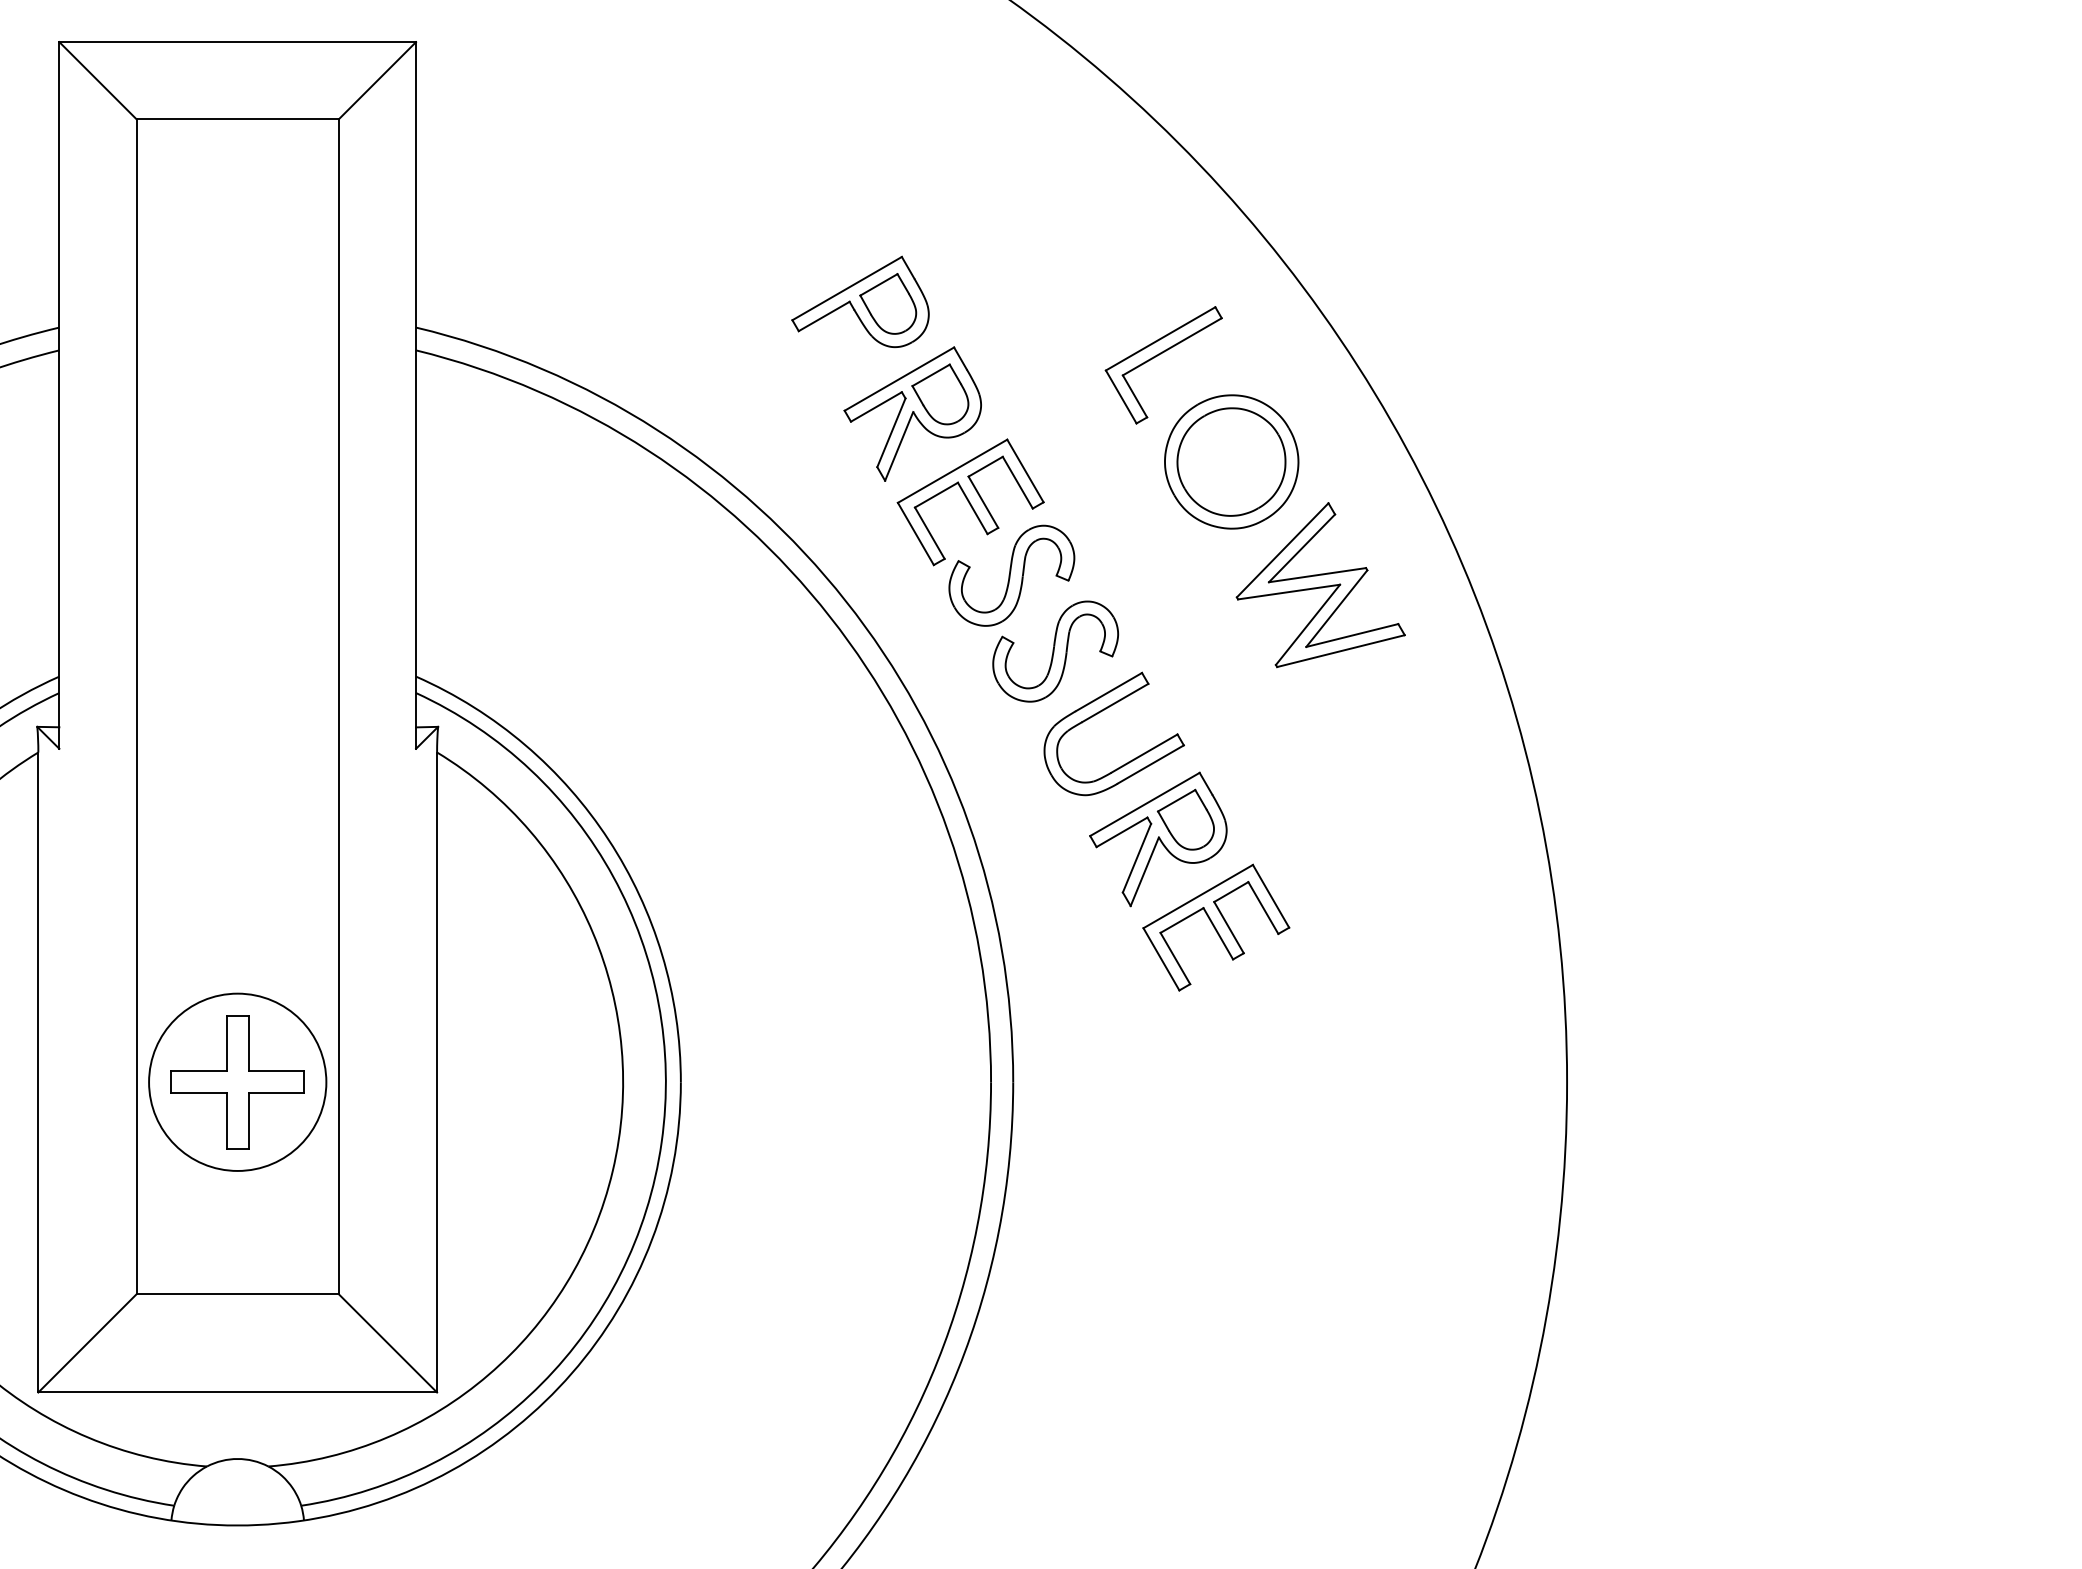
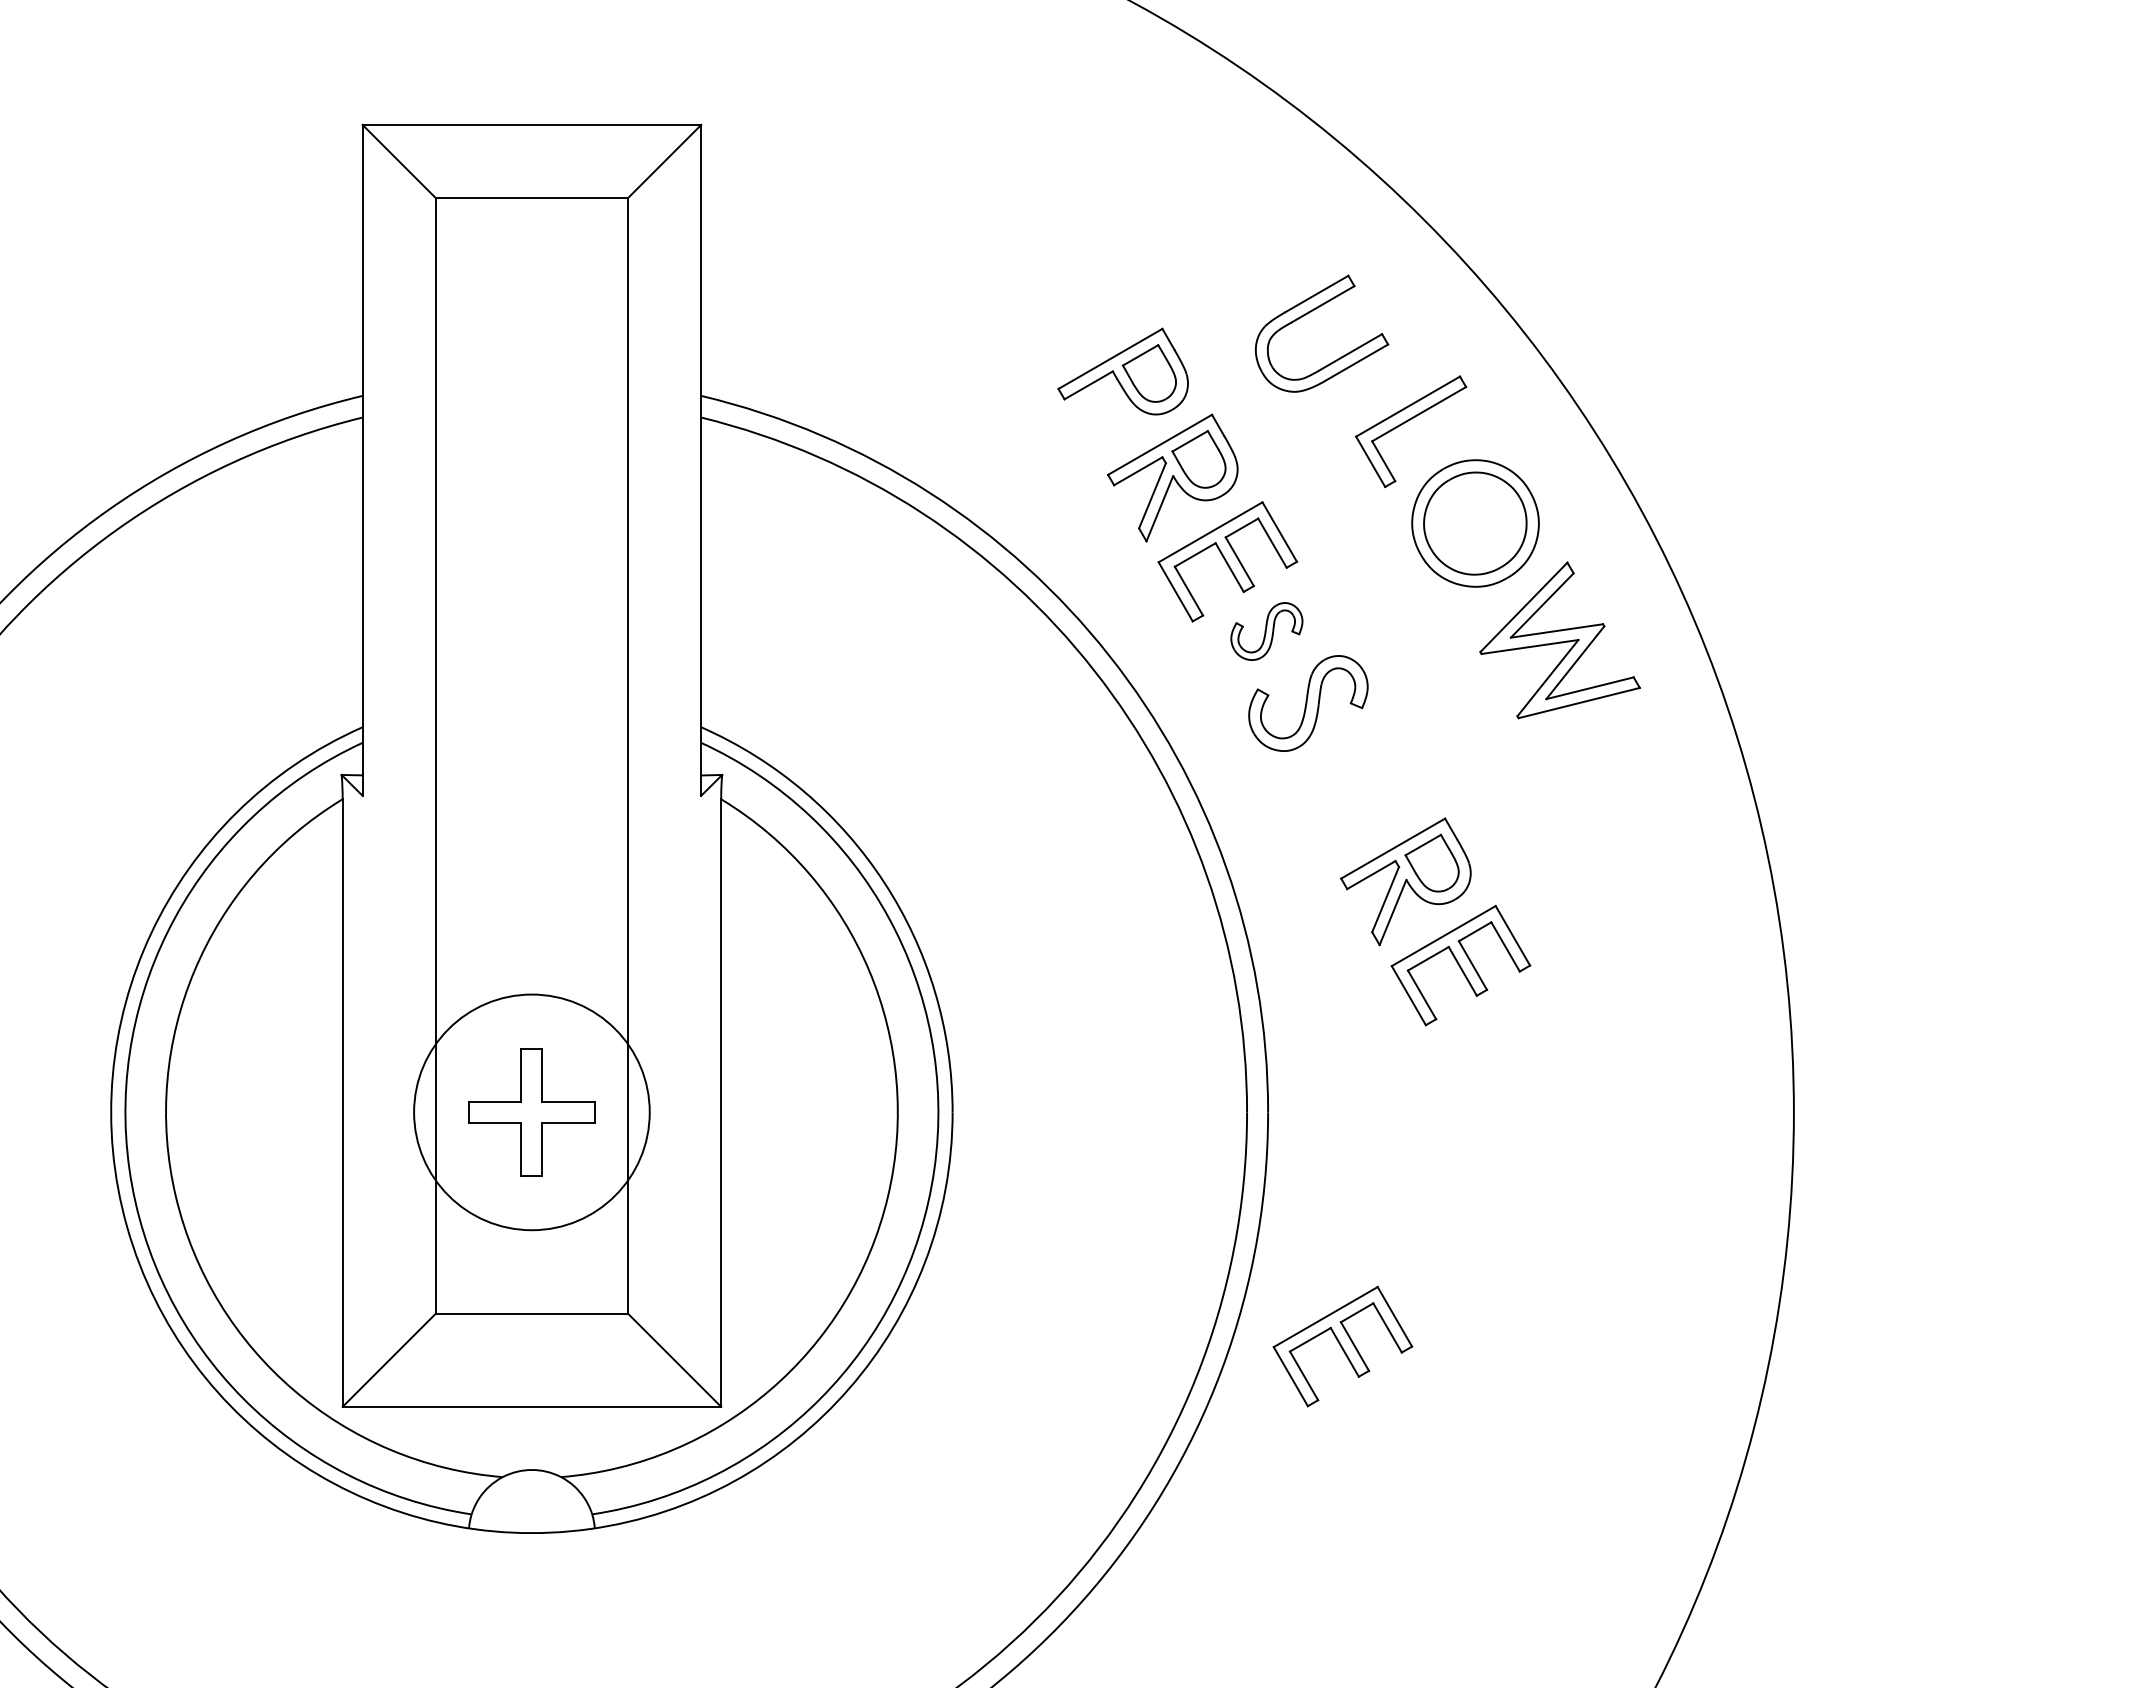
part: (1011, 575) -> (1266, 631), size x0.6
part: (1103, 711) -> (1311, 312), moved
circle: (237, 1082) -> (531, 1112), size x1.4
part: (1091, 1328) -> (1342, 1346), added

